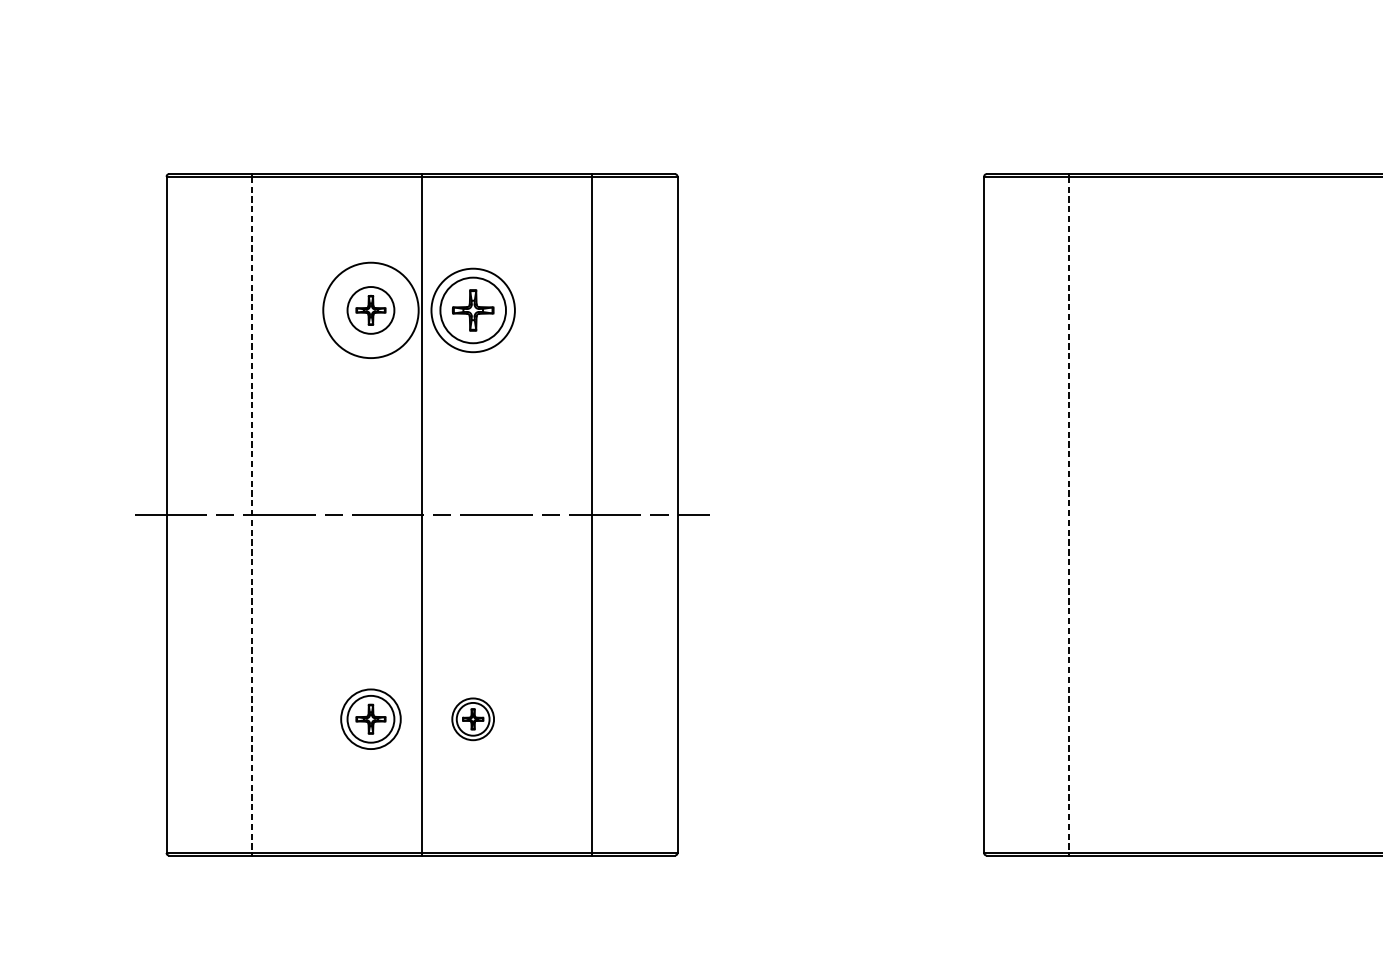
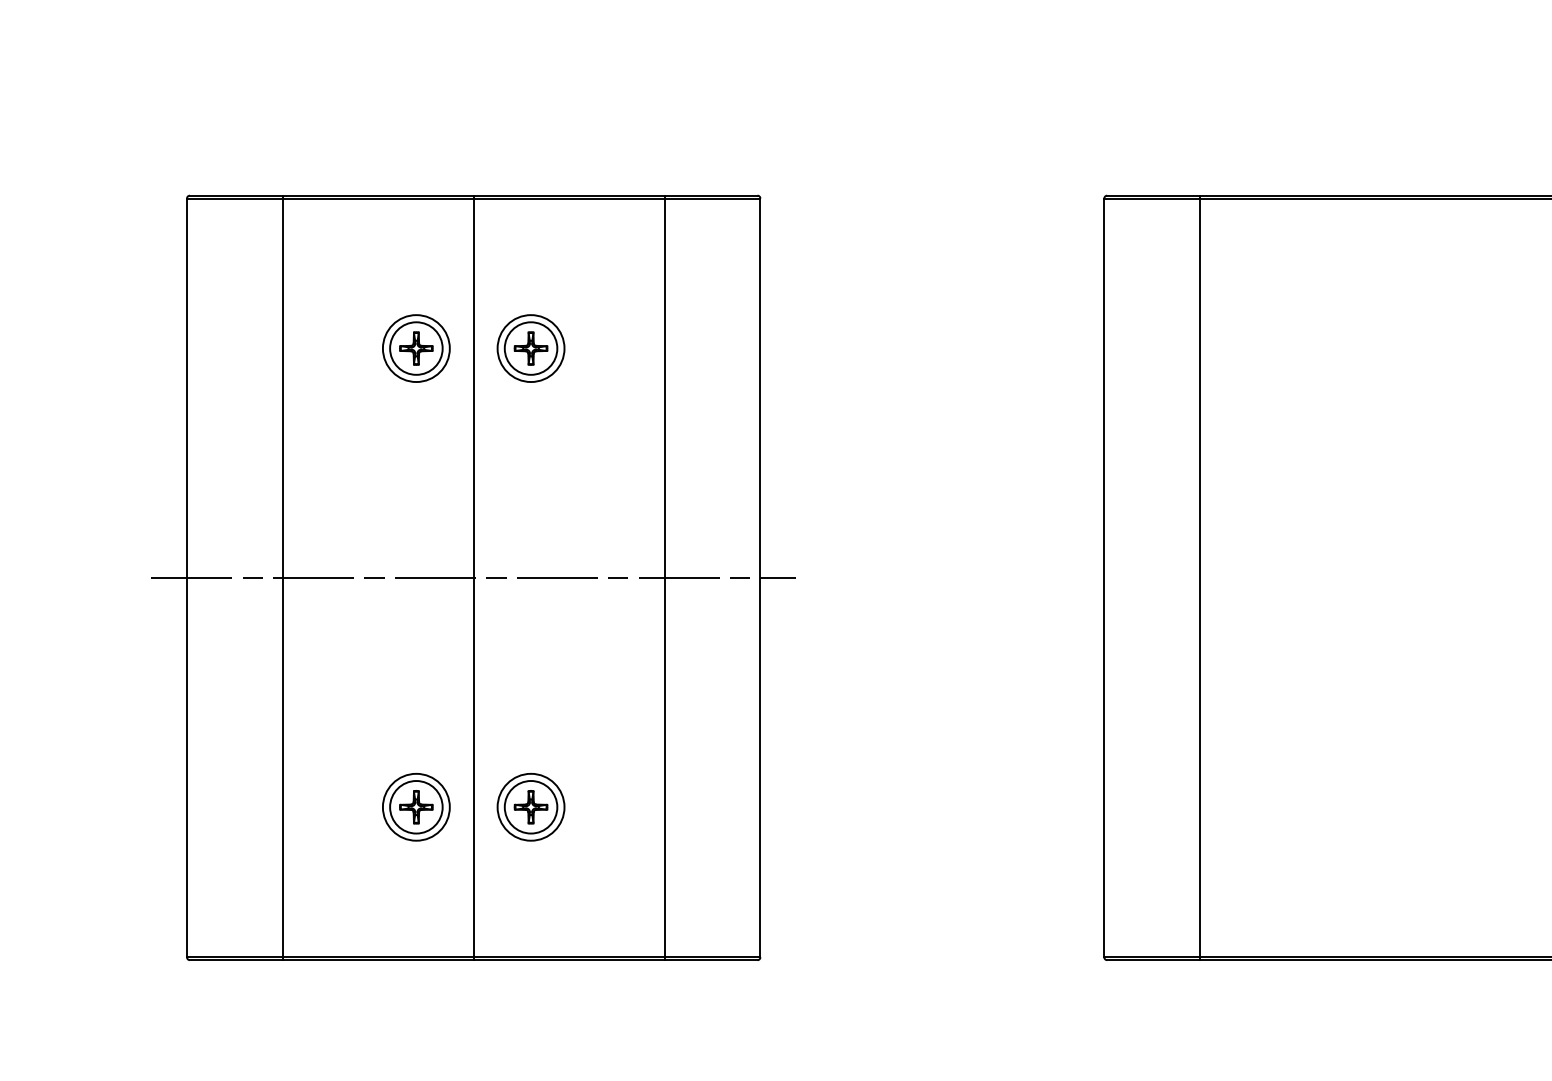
circle: (370, 310) -> (415, 348), size x0.62
part: (472, 310) -> (530, 348), size x0.71
line: (251, 515) -> (282, 578), dashed -> solid
line: (1068, 515) -> (1199, 578), dashed -> solid
part: (472, 719) -> (530, 807), size x1.43

